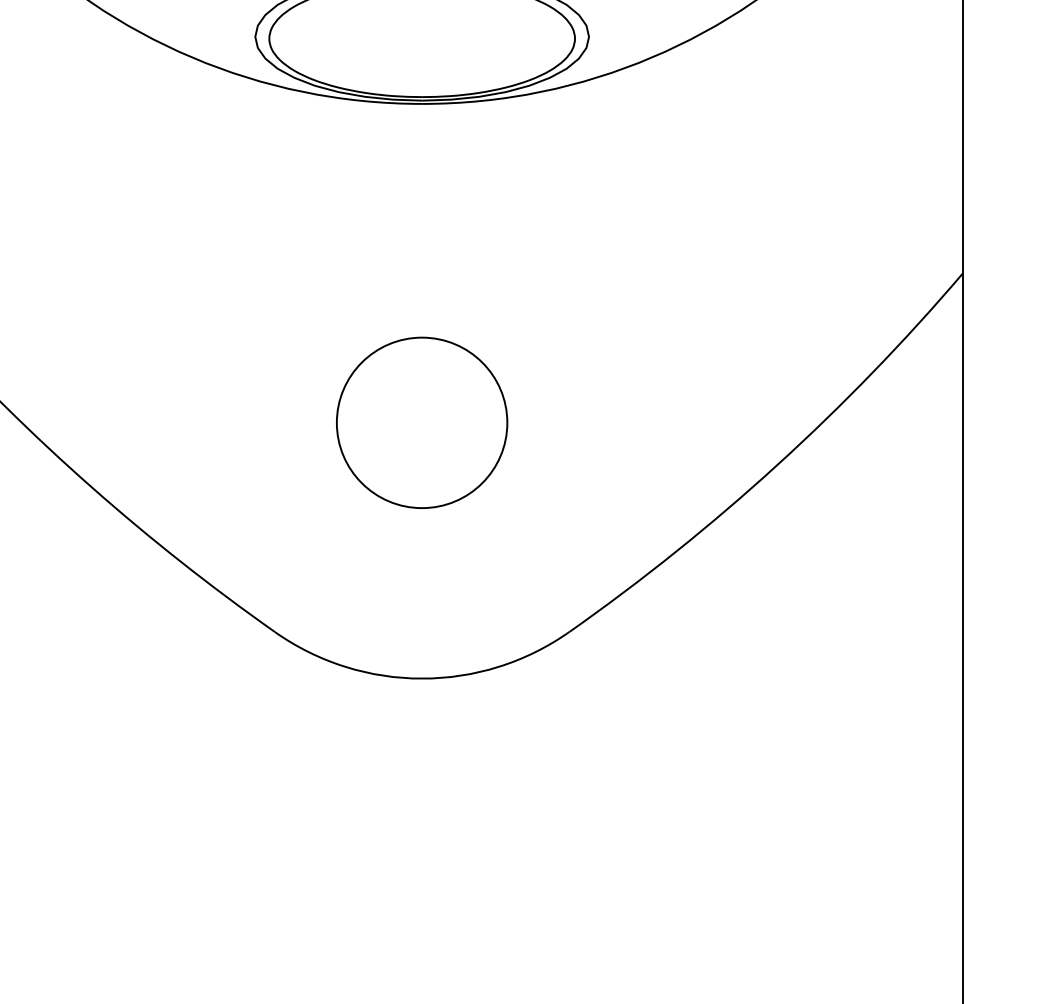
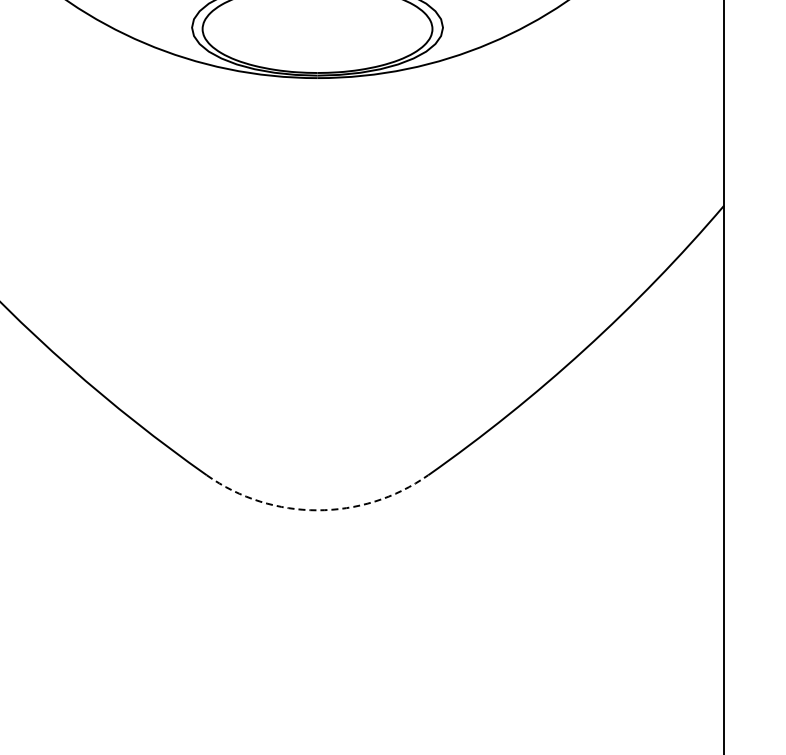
circle: (422, 422) -> (317, 317), removed
arc: (422, 678) -> (317, 510), solid -> dashed

